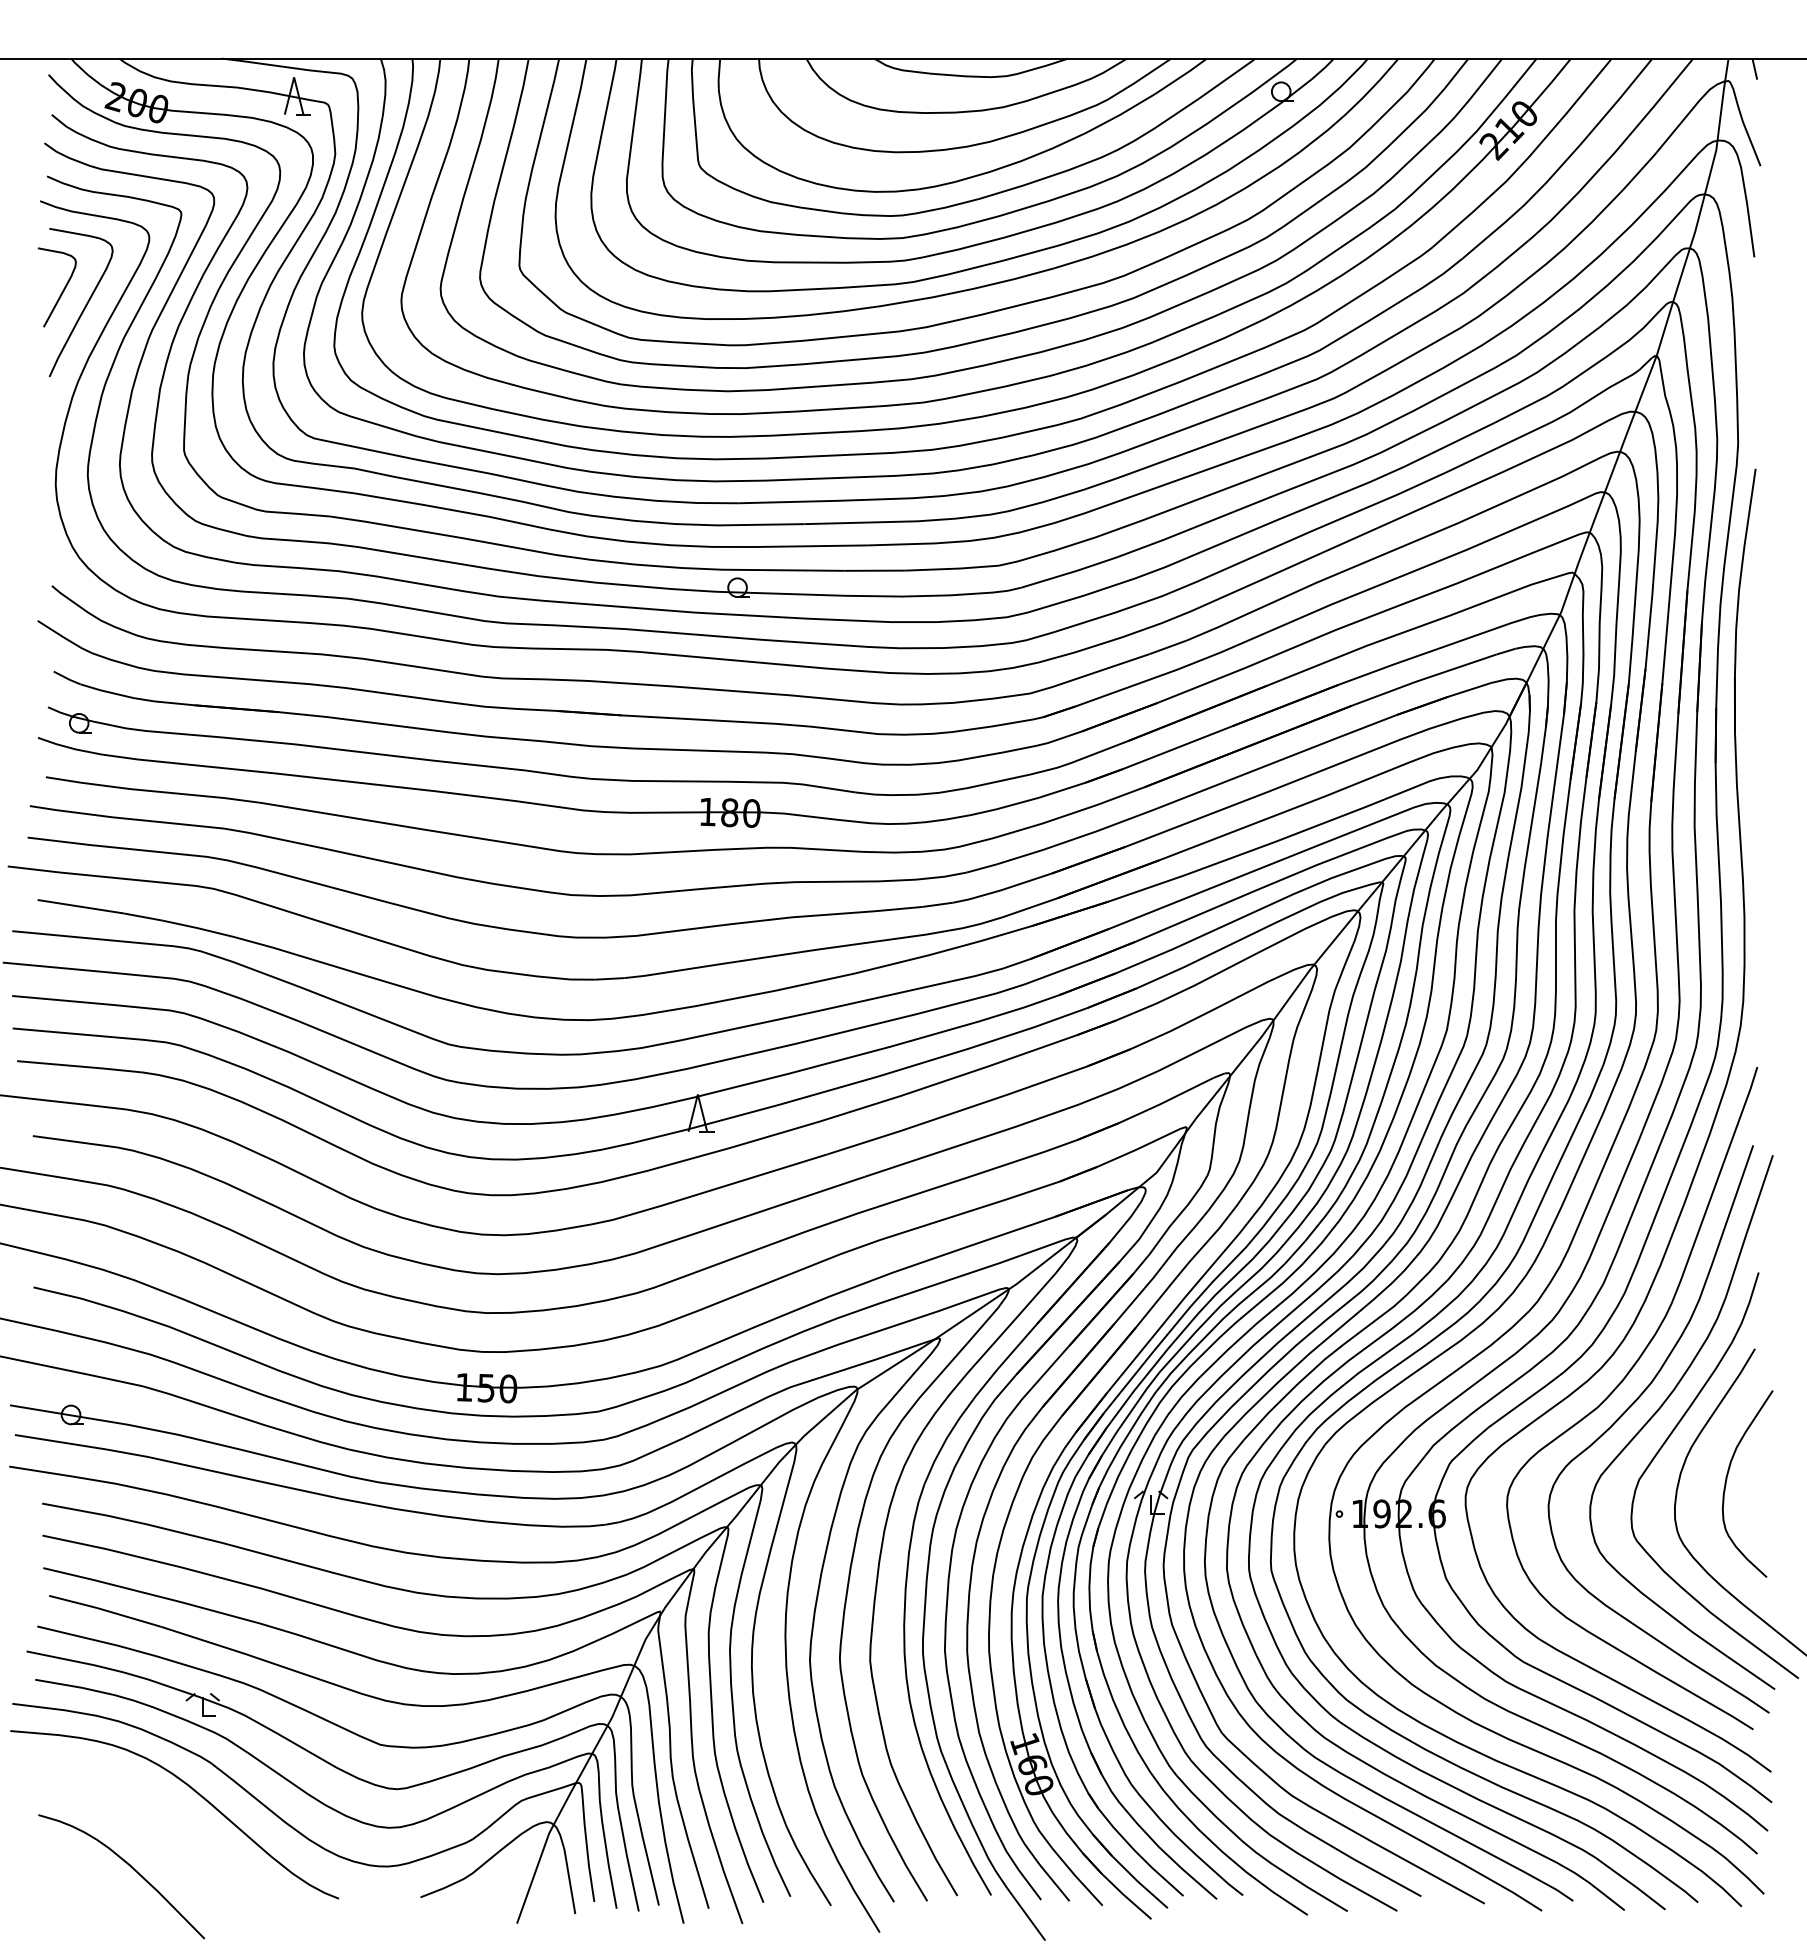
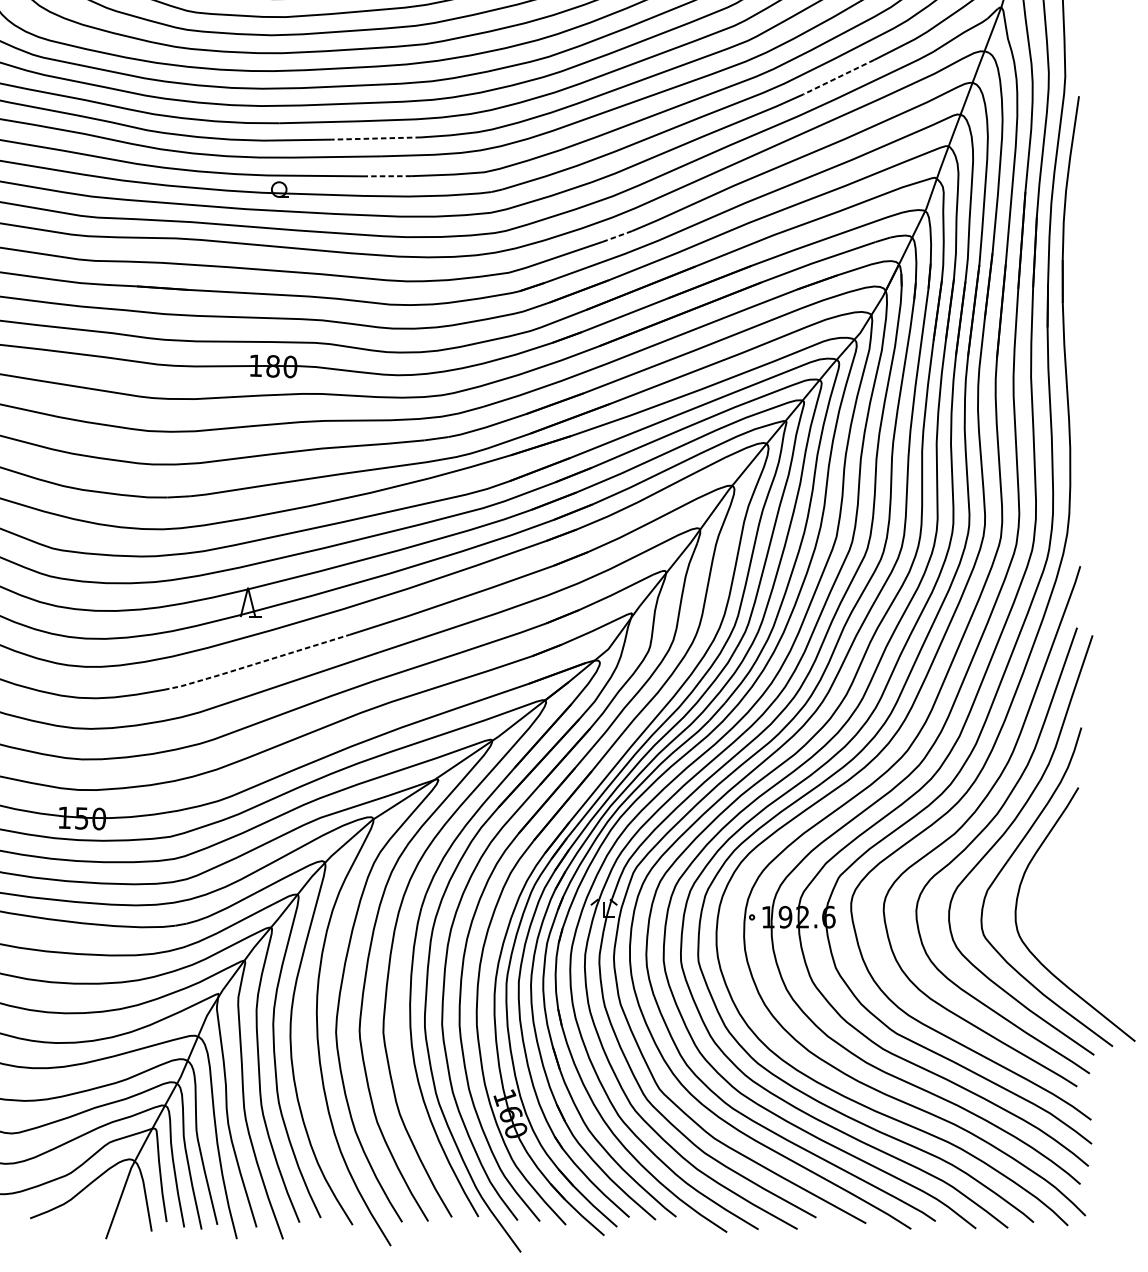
line: (1449, 444) -> (838, 77), solid -> dashed
line: (861, 522) -> (376, 138), solid -> dashed
line: (874, 570) -> (386, 176), solid -> dashed
line: (1168, 647) -> (617, 236), solid -> dashed
line: (708, 1191) -> (256, 663), solid -> dashed
curve: (1727, 1479) -> (1056, 890), removed

